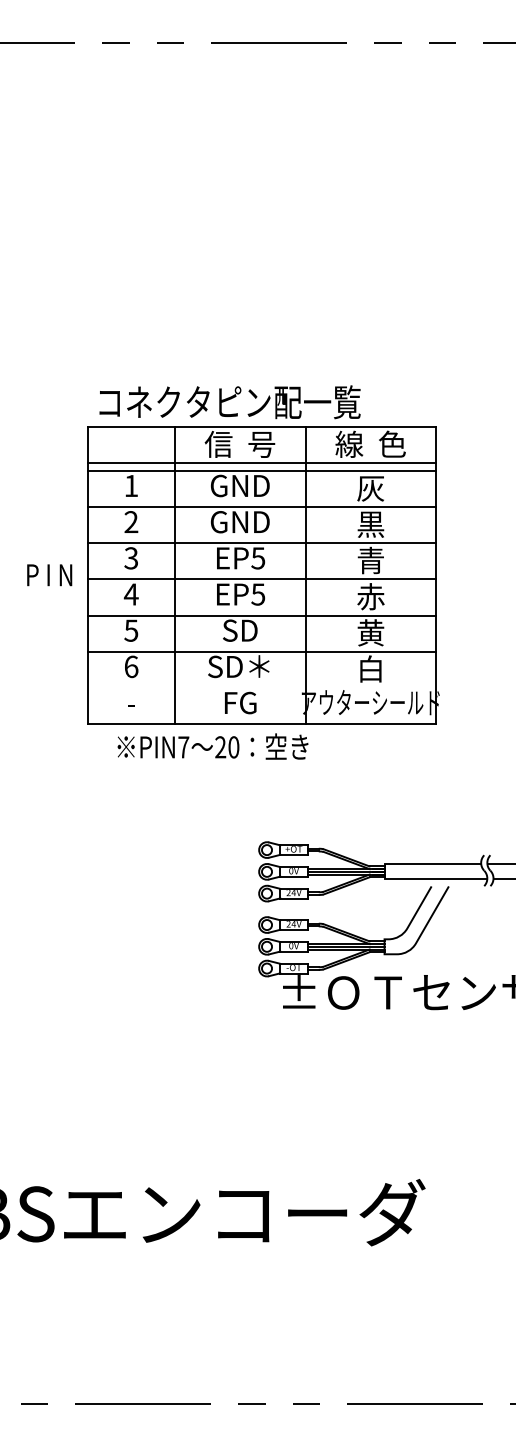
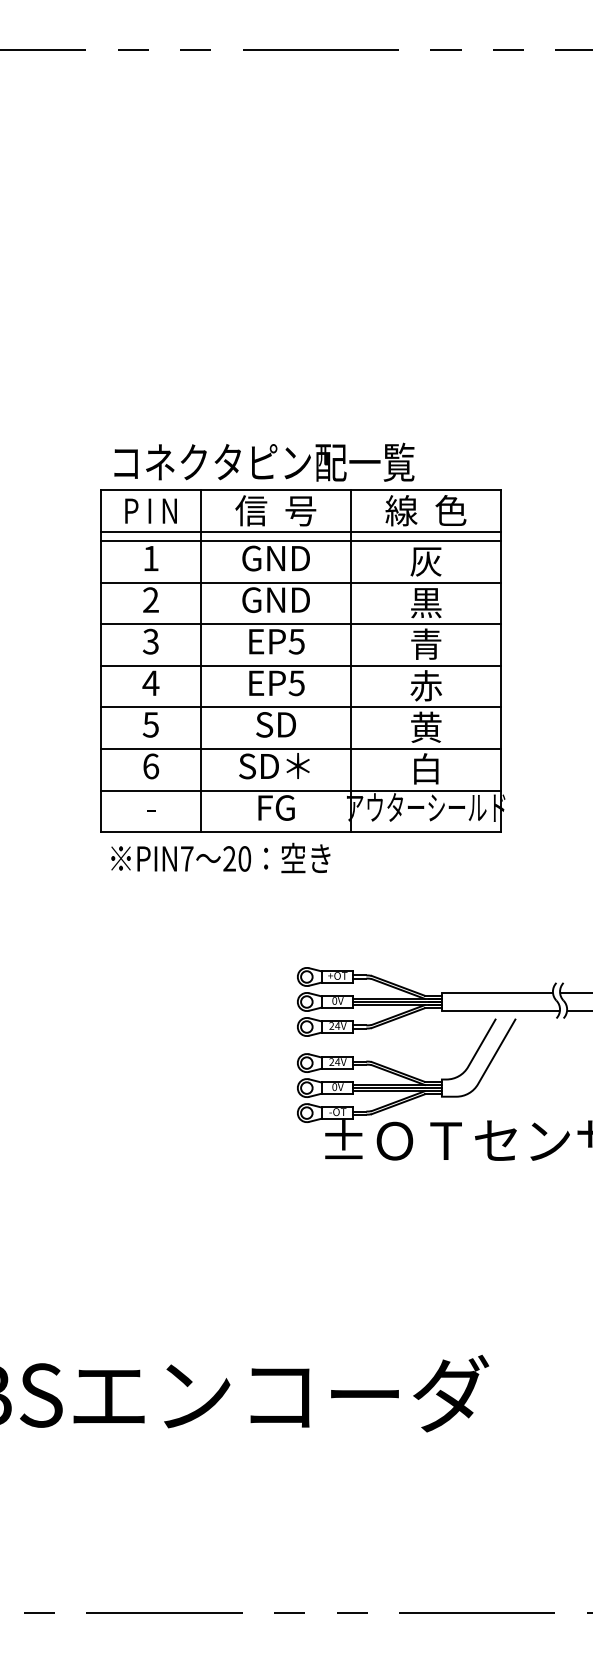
text: (49, 574) -> (150, 510), moved
line: (262, 687) -> (301, 790), added
text: (212, 746) -> (220, 857), moved

